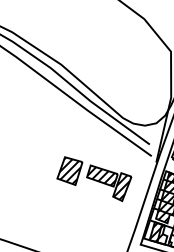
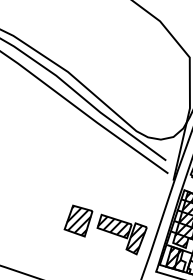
part: (94, 178) -> (105, 229), moved

